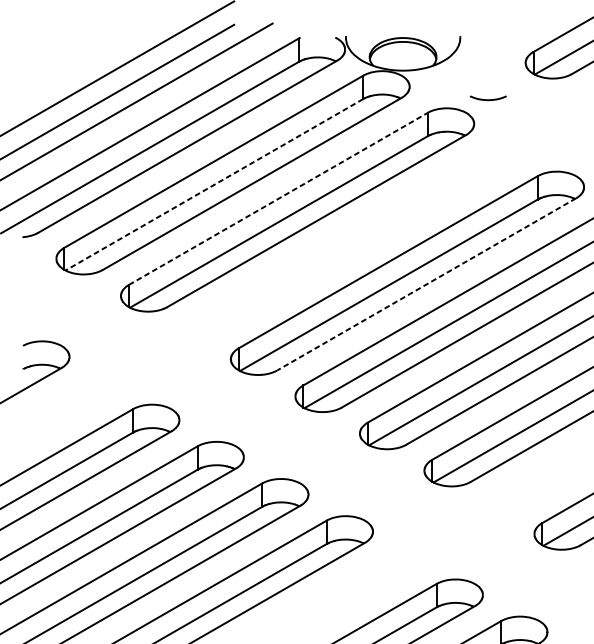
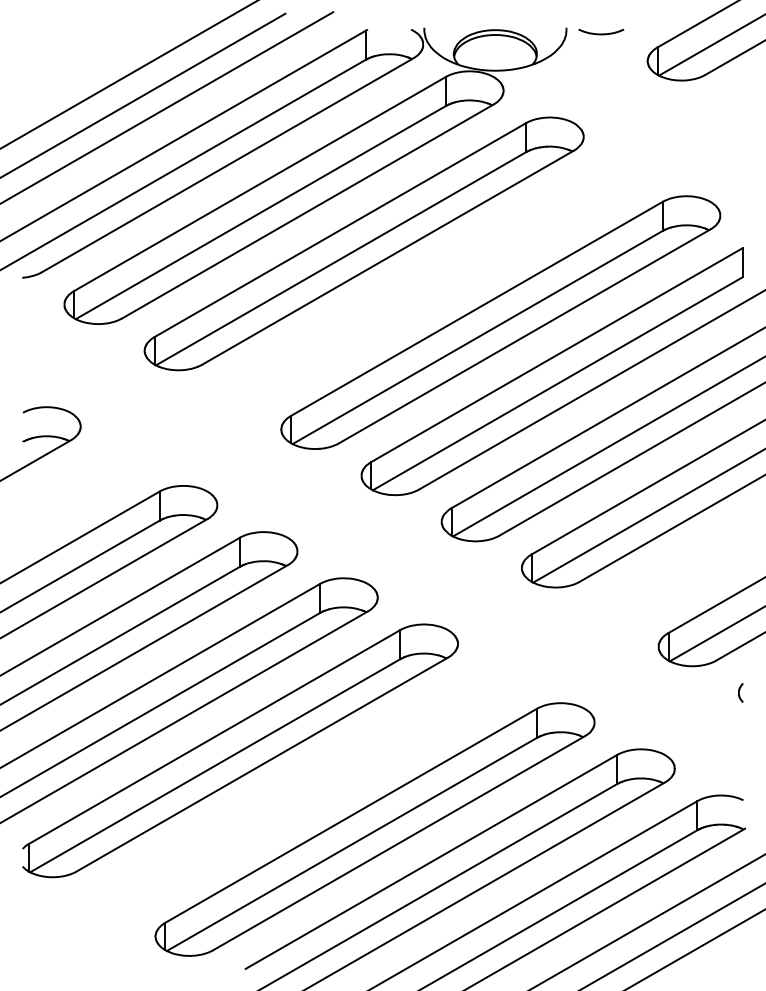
curve: (488, 99) -> (601, 33), moved
line: (214, 184) -> (260, 212), dashed -> solid
line: (278, 198) -> (340, 229), dashed -> solid
line: (426, 284) -> (524, 336), dashed -> solid

